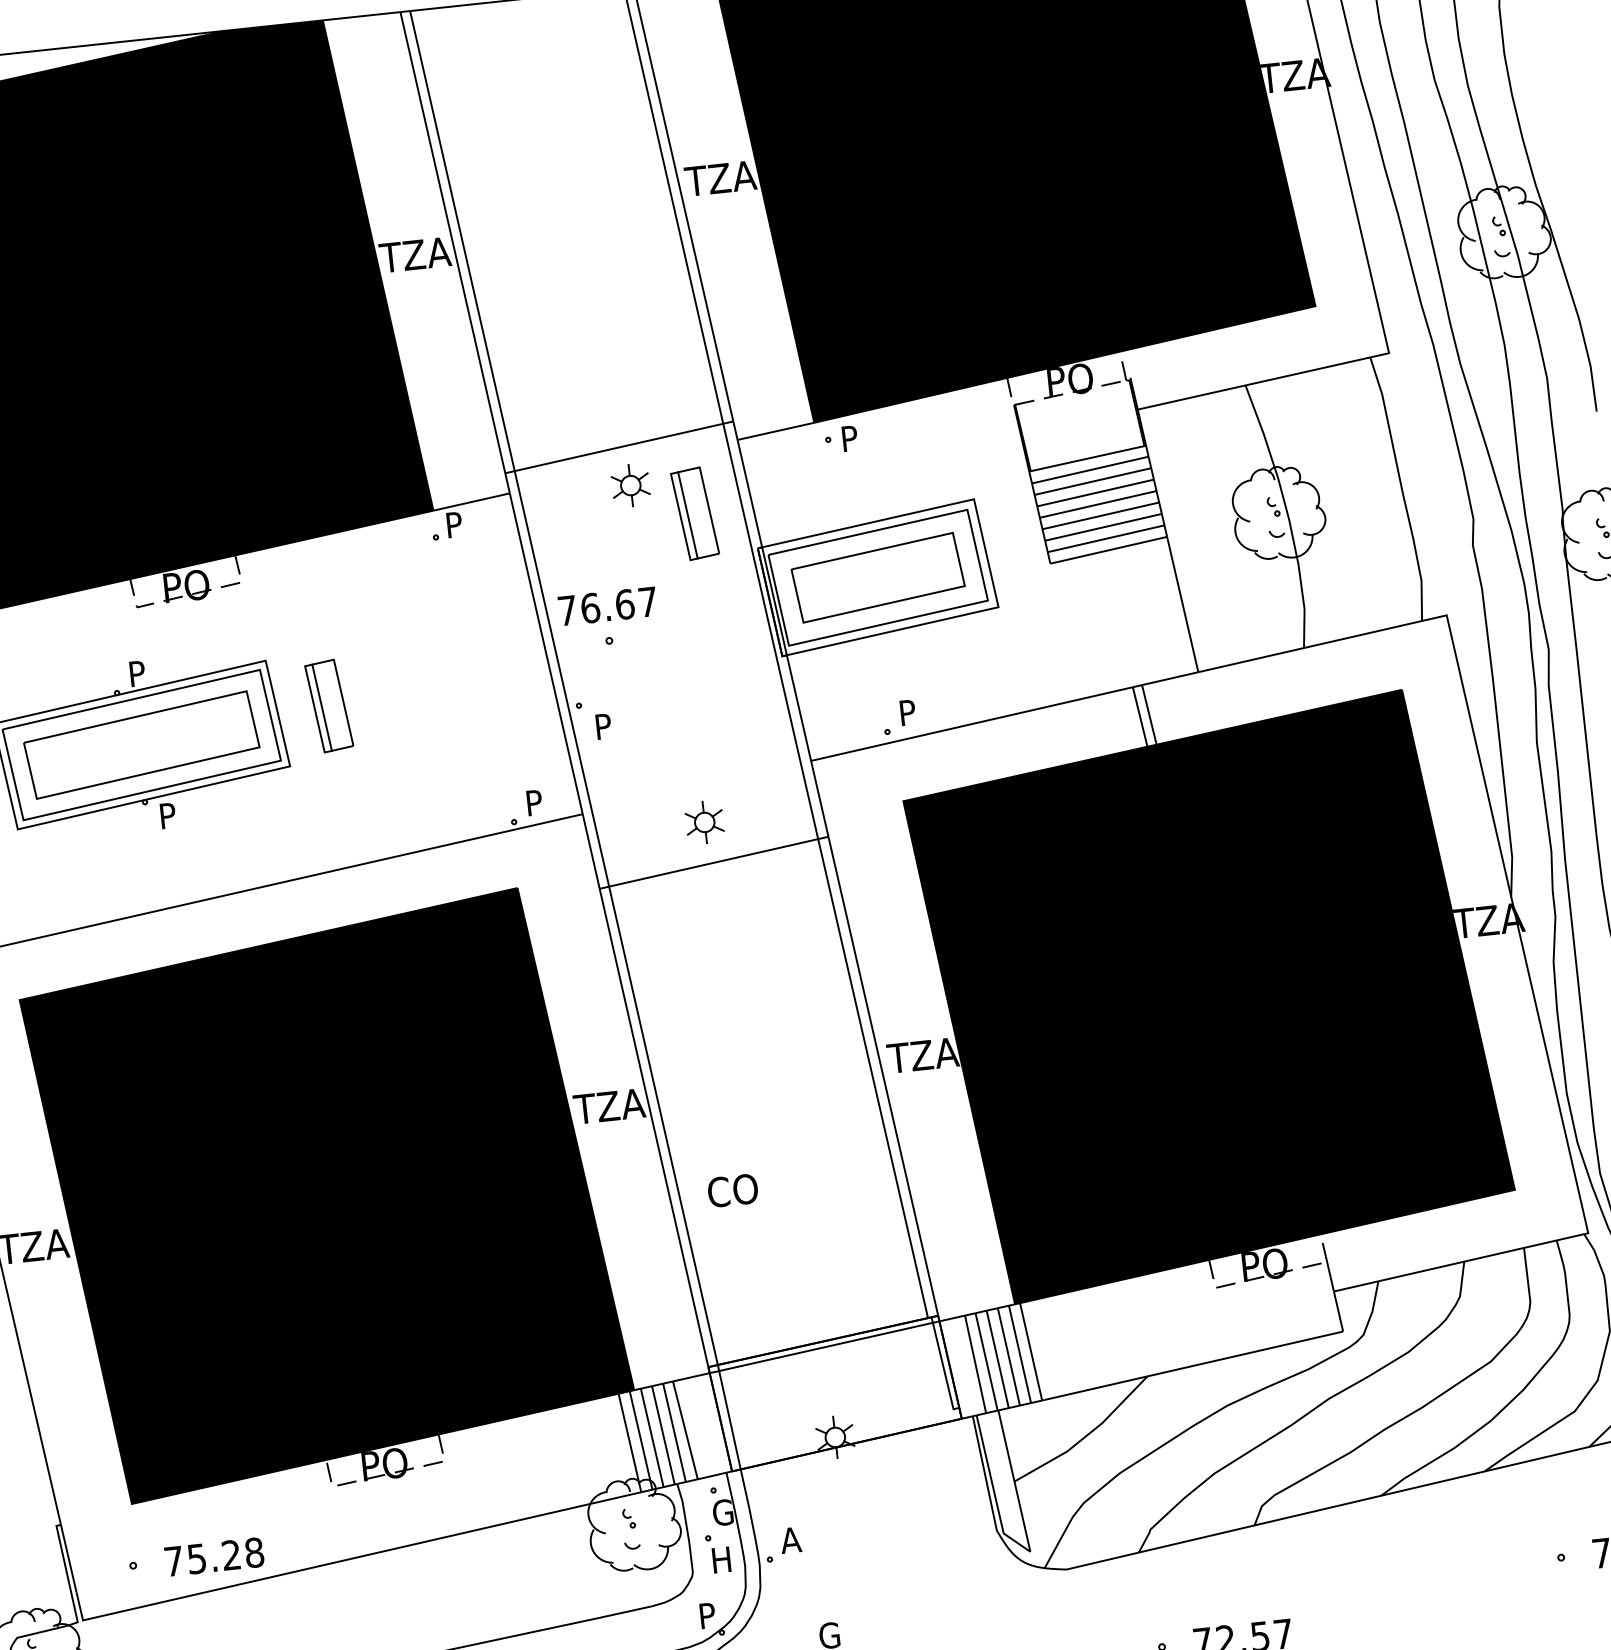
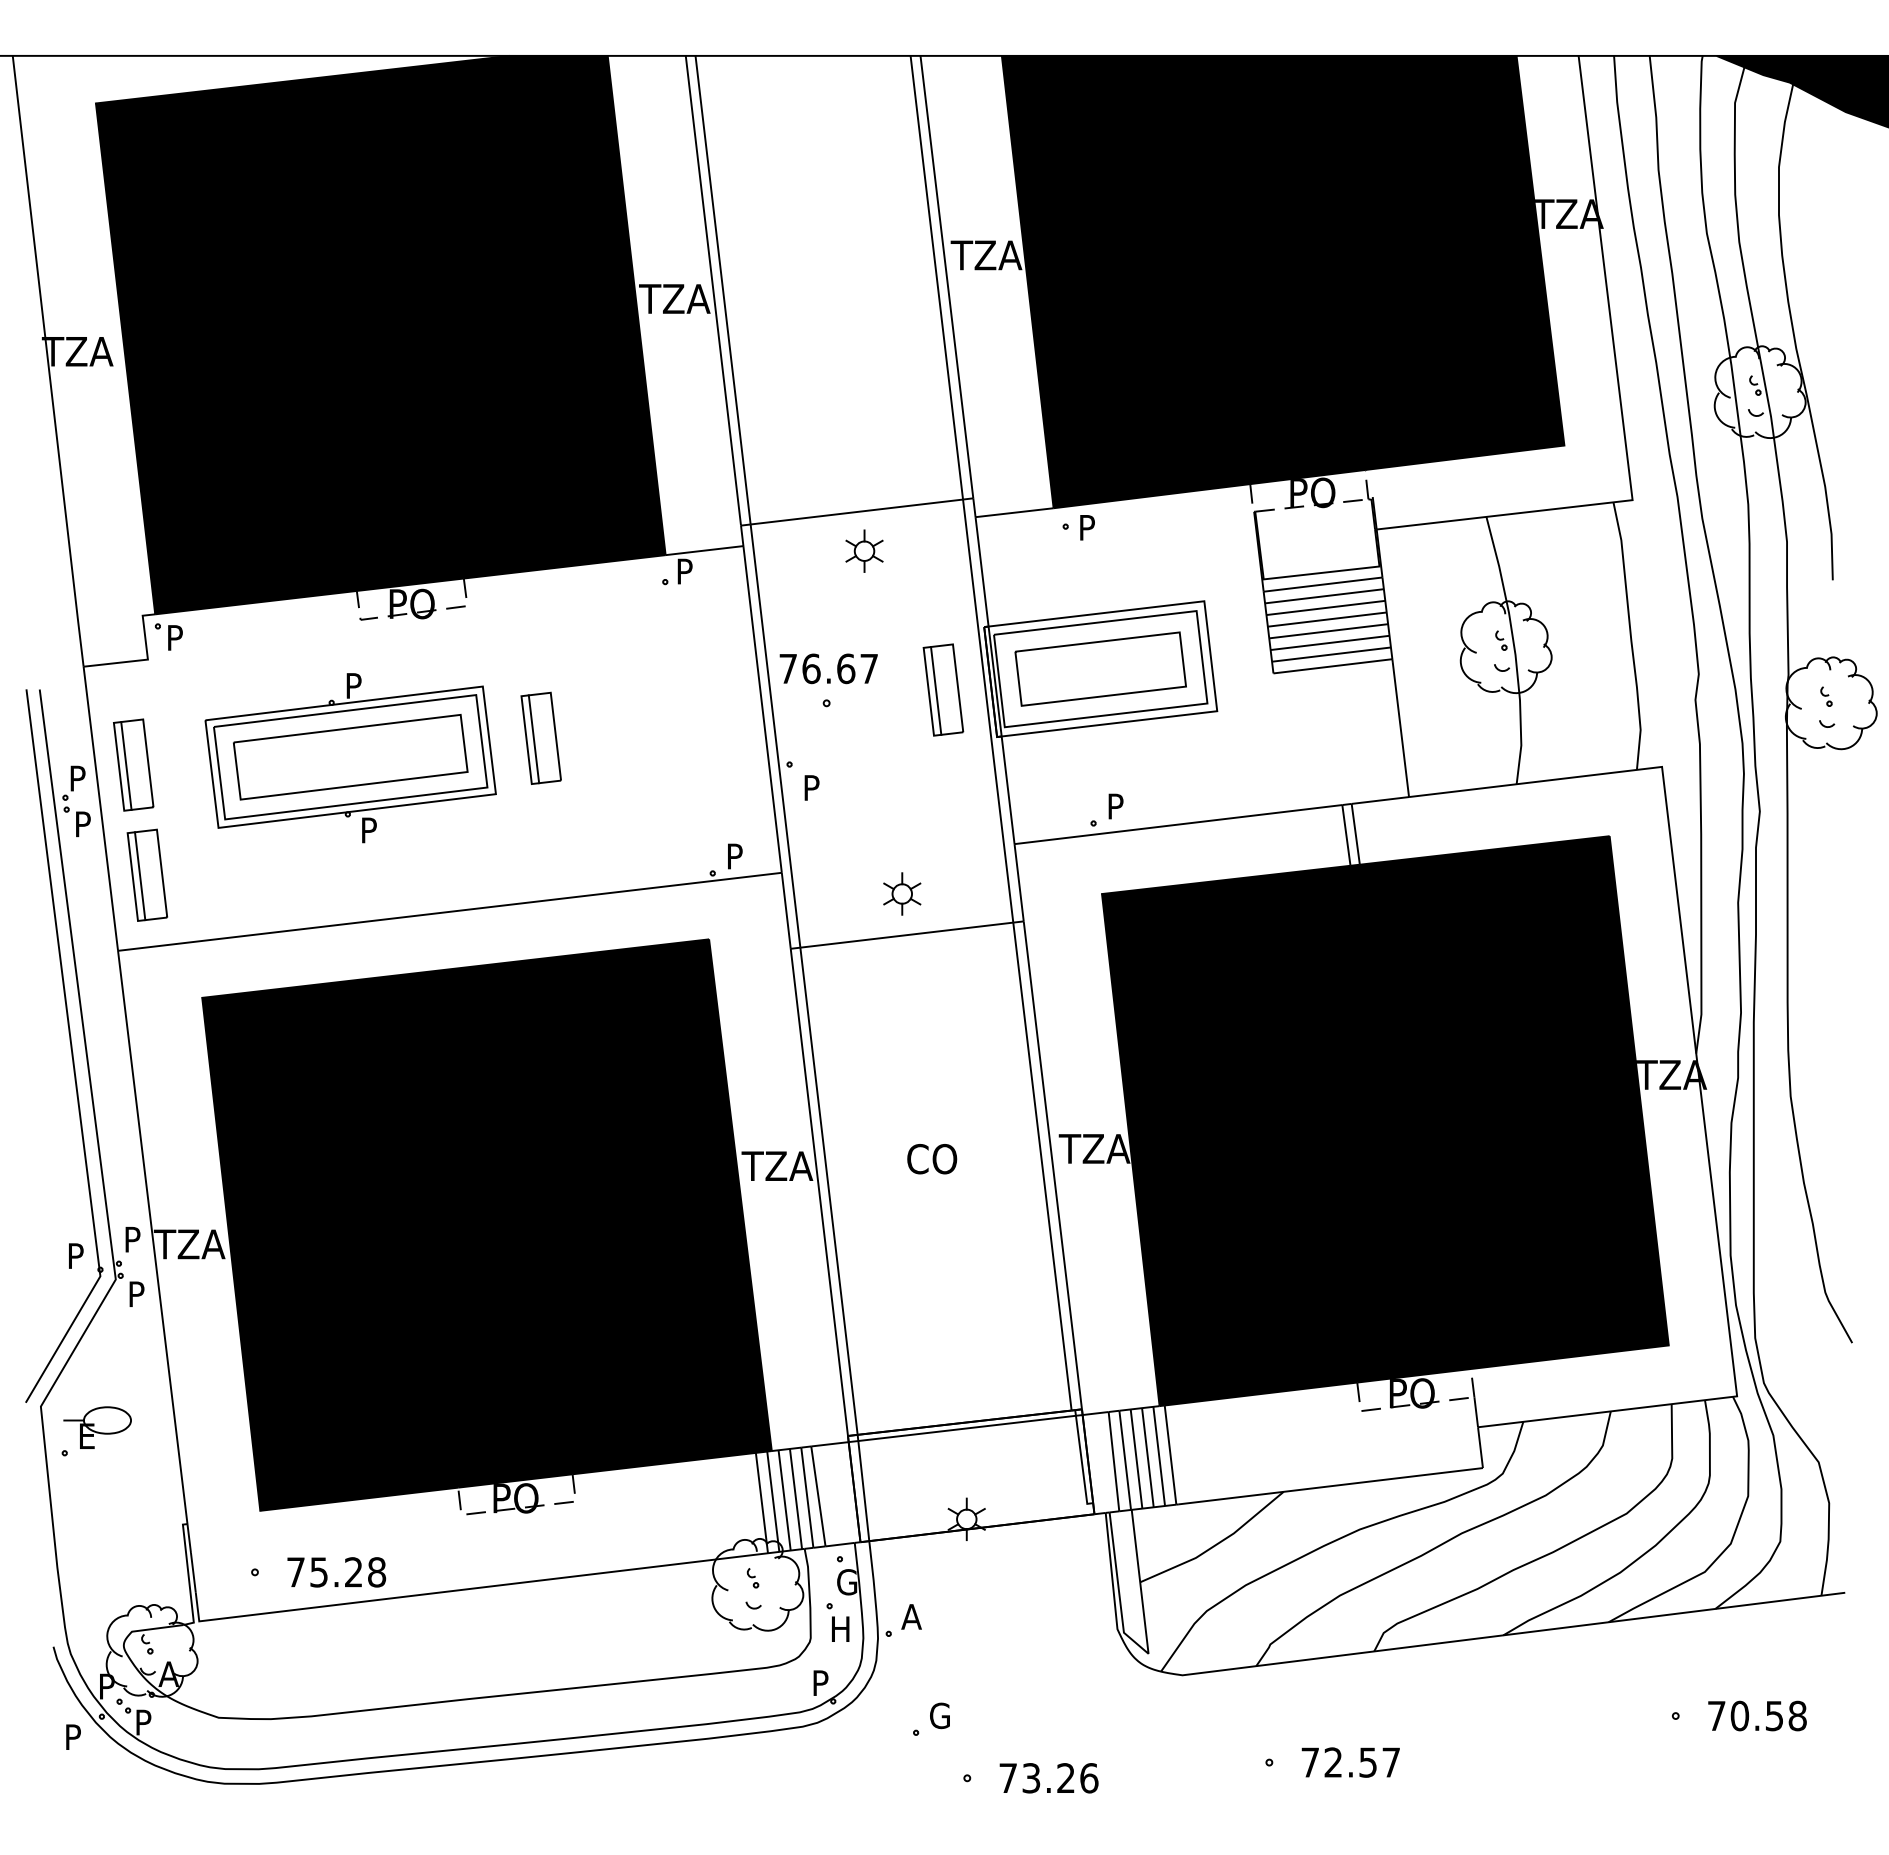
part: (695, 513) -> (943, 689), moved
text: (733, 1191) -> (932, 1159), moved

